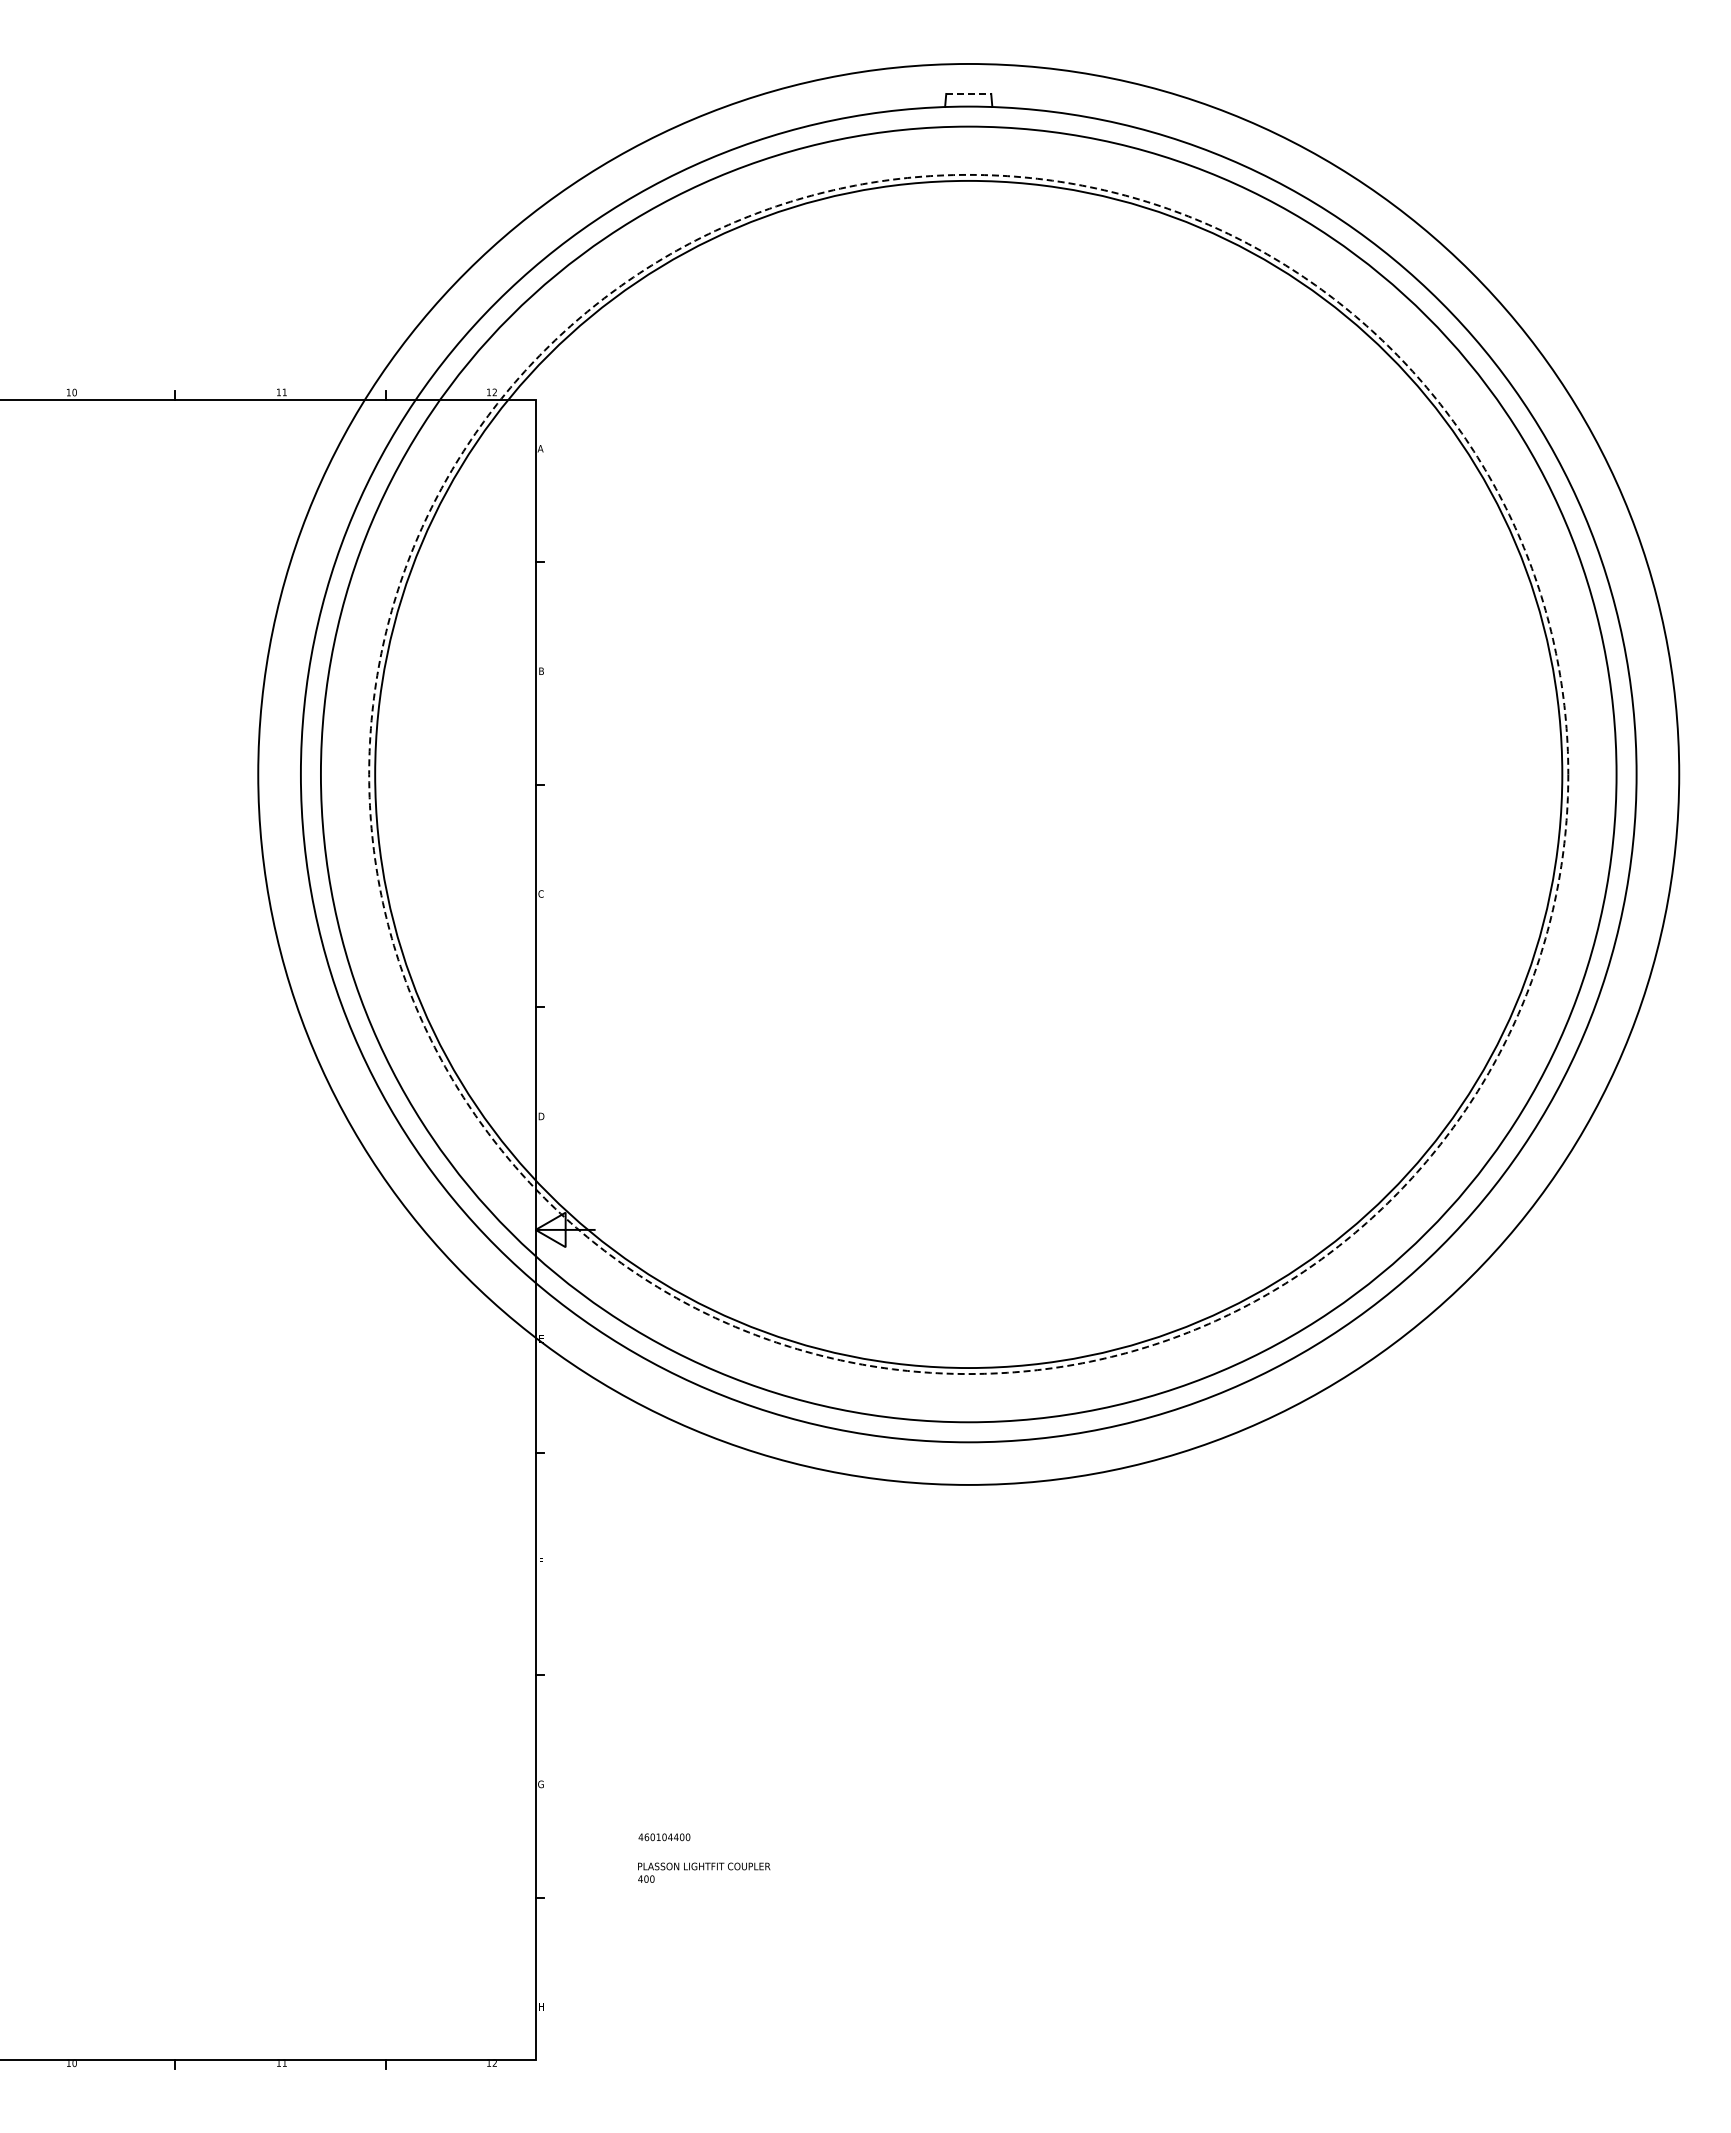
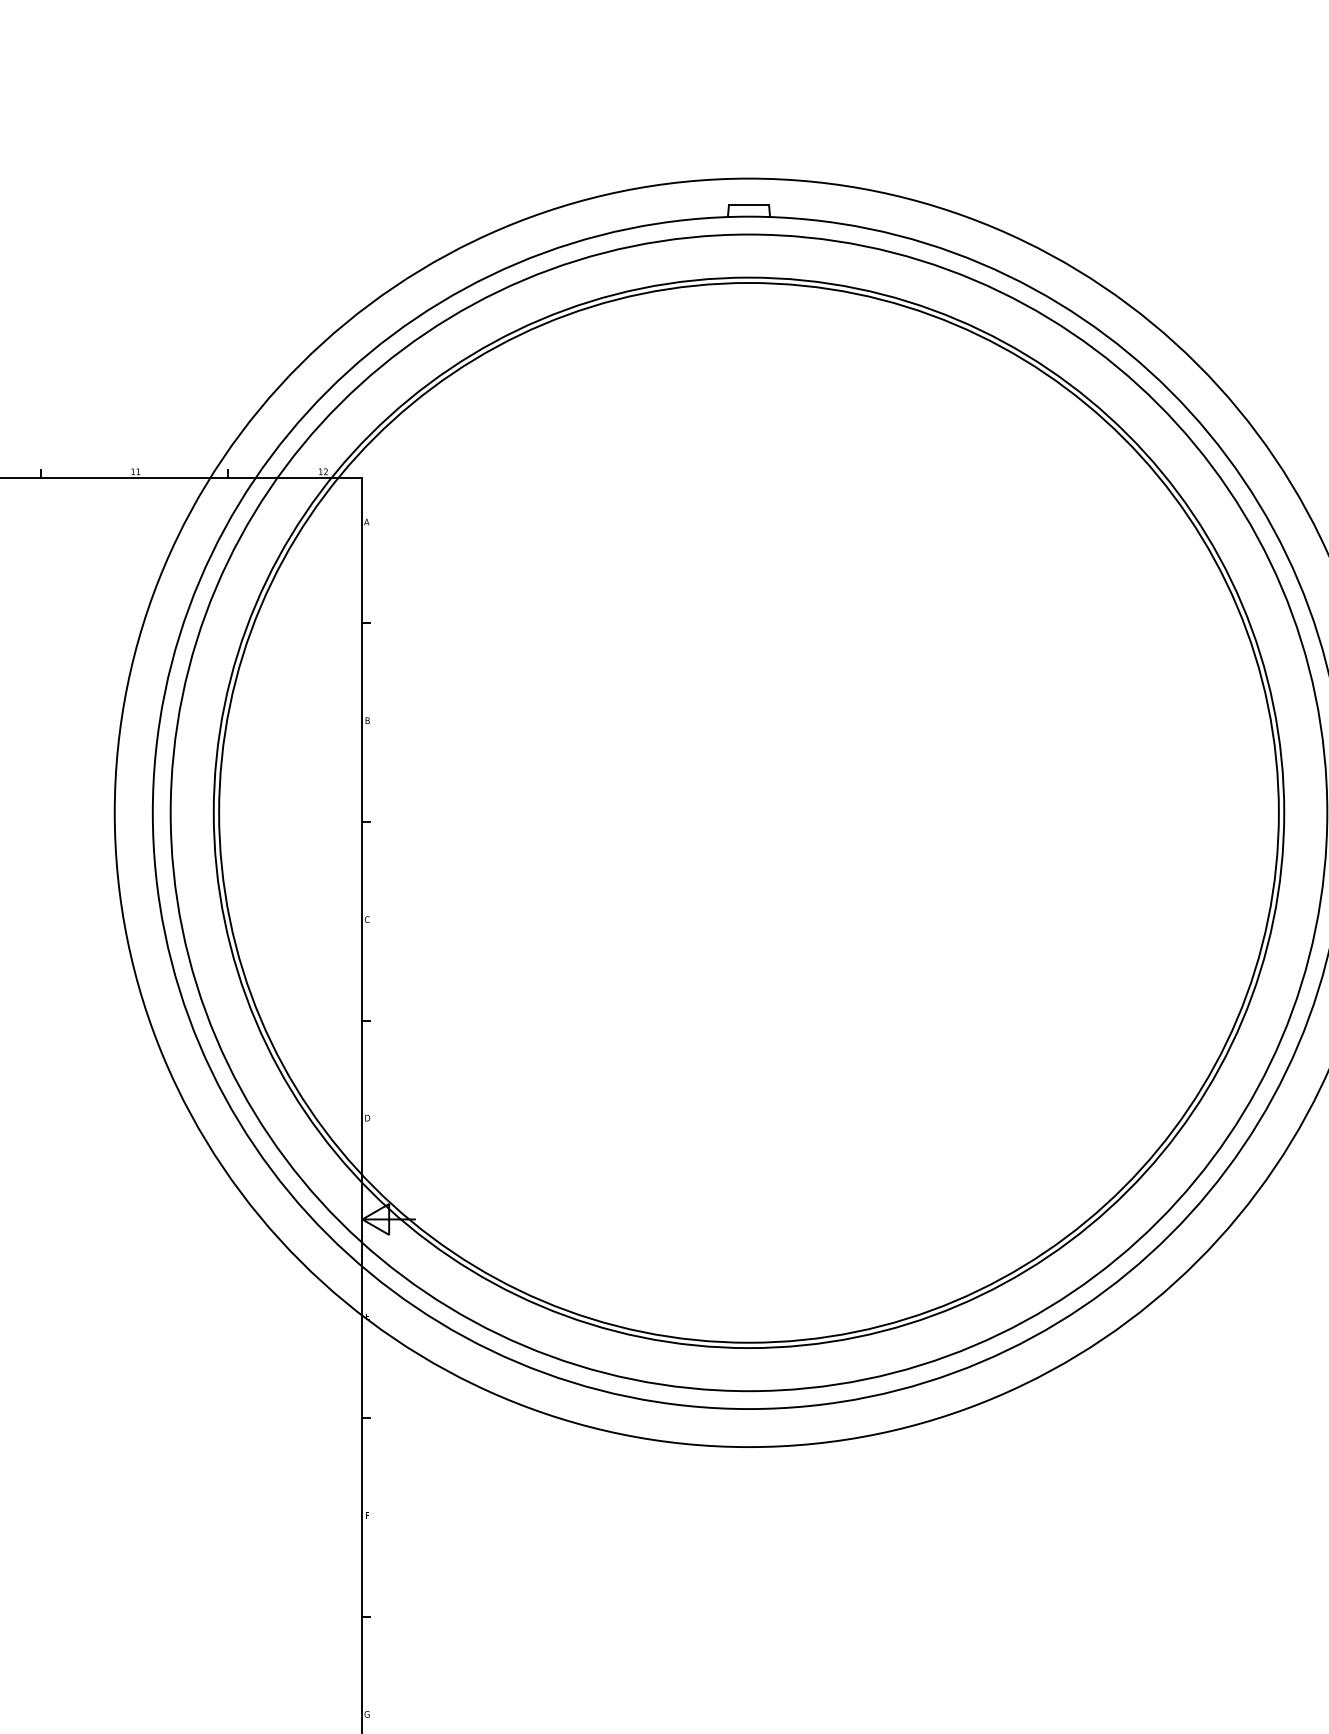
line: (969, 93) -> (749, 204), dashed -> solid
circle: (968, 774) -> (748, 812), dashed -> solid

